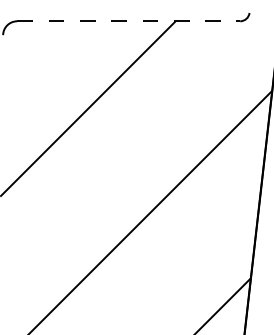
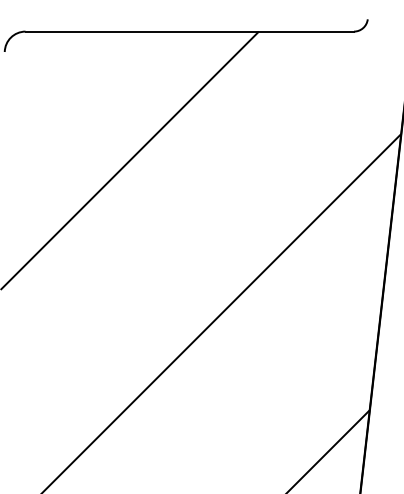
line: (129, 21) -> (190, 31), dashed -> solid

